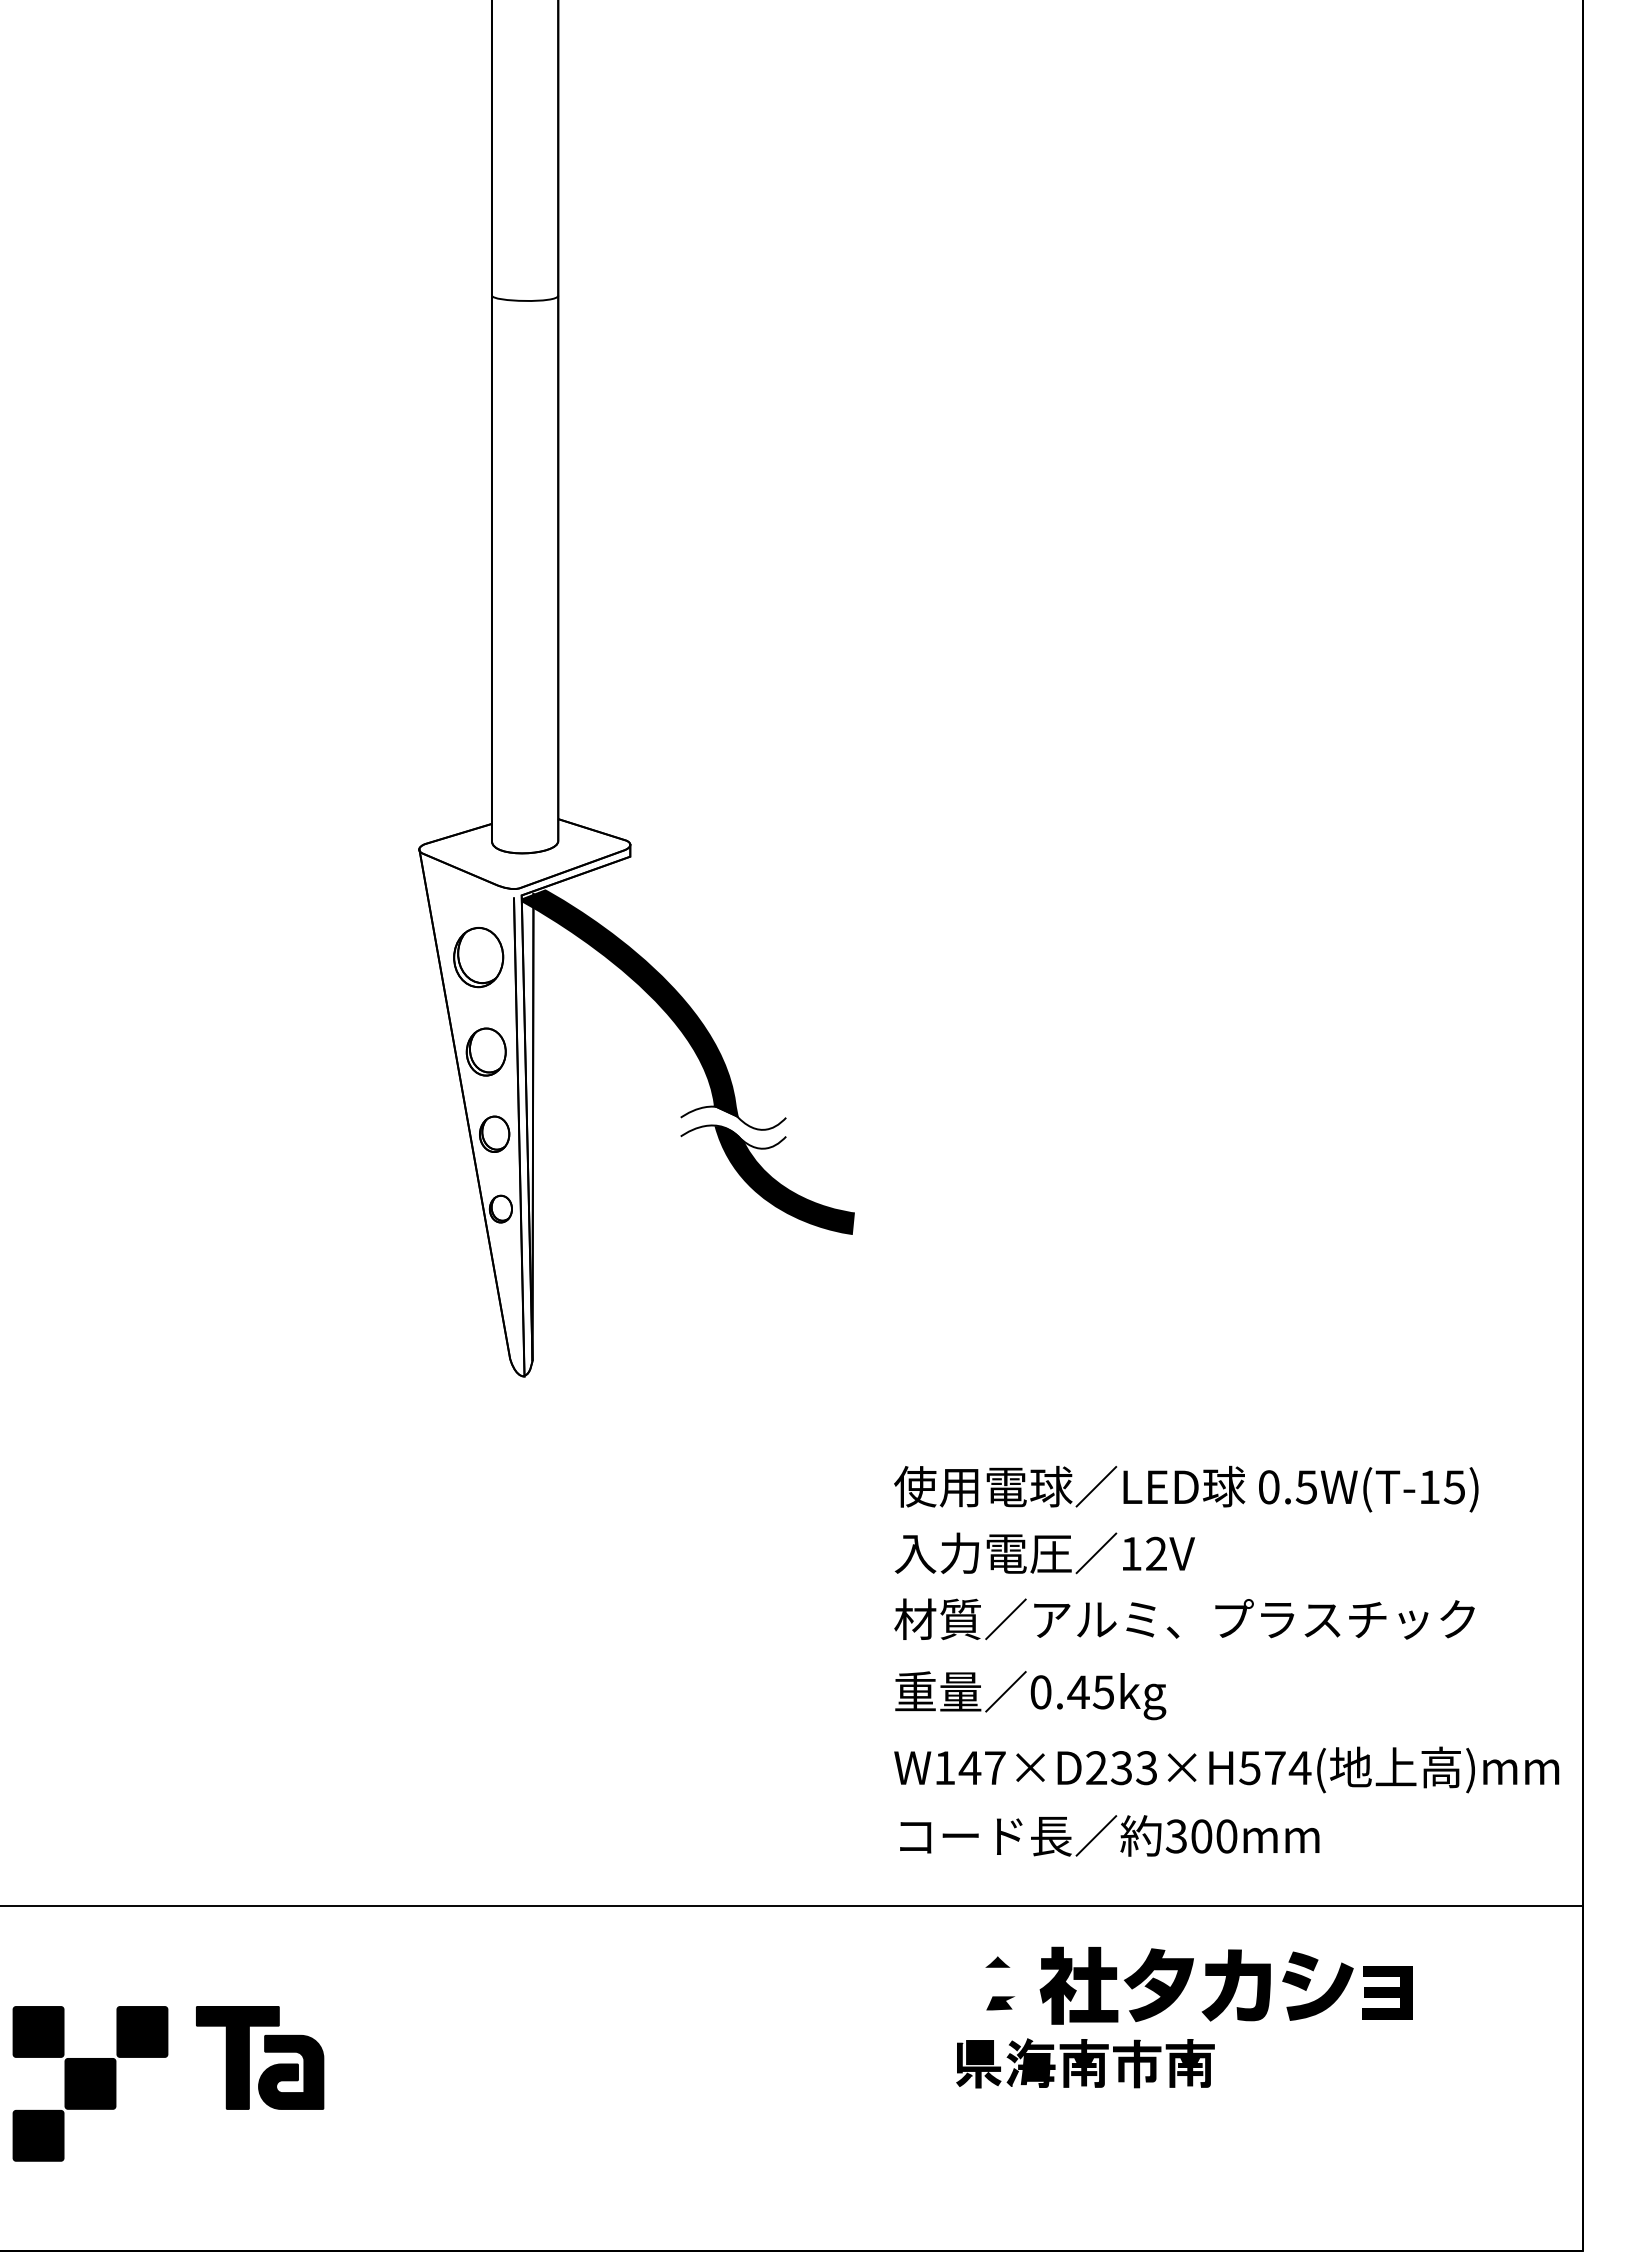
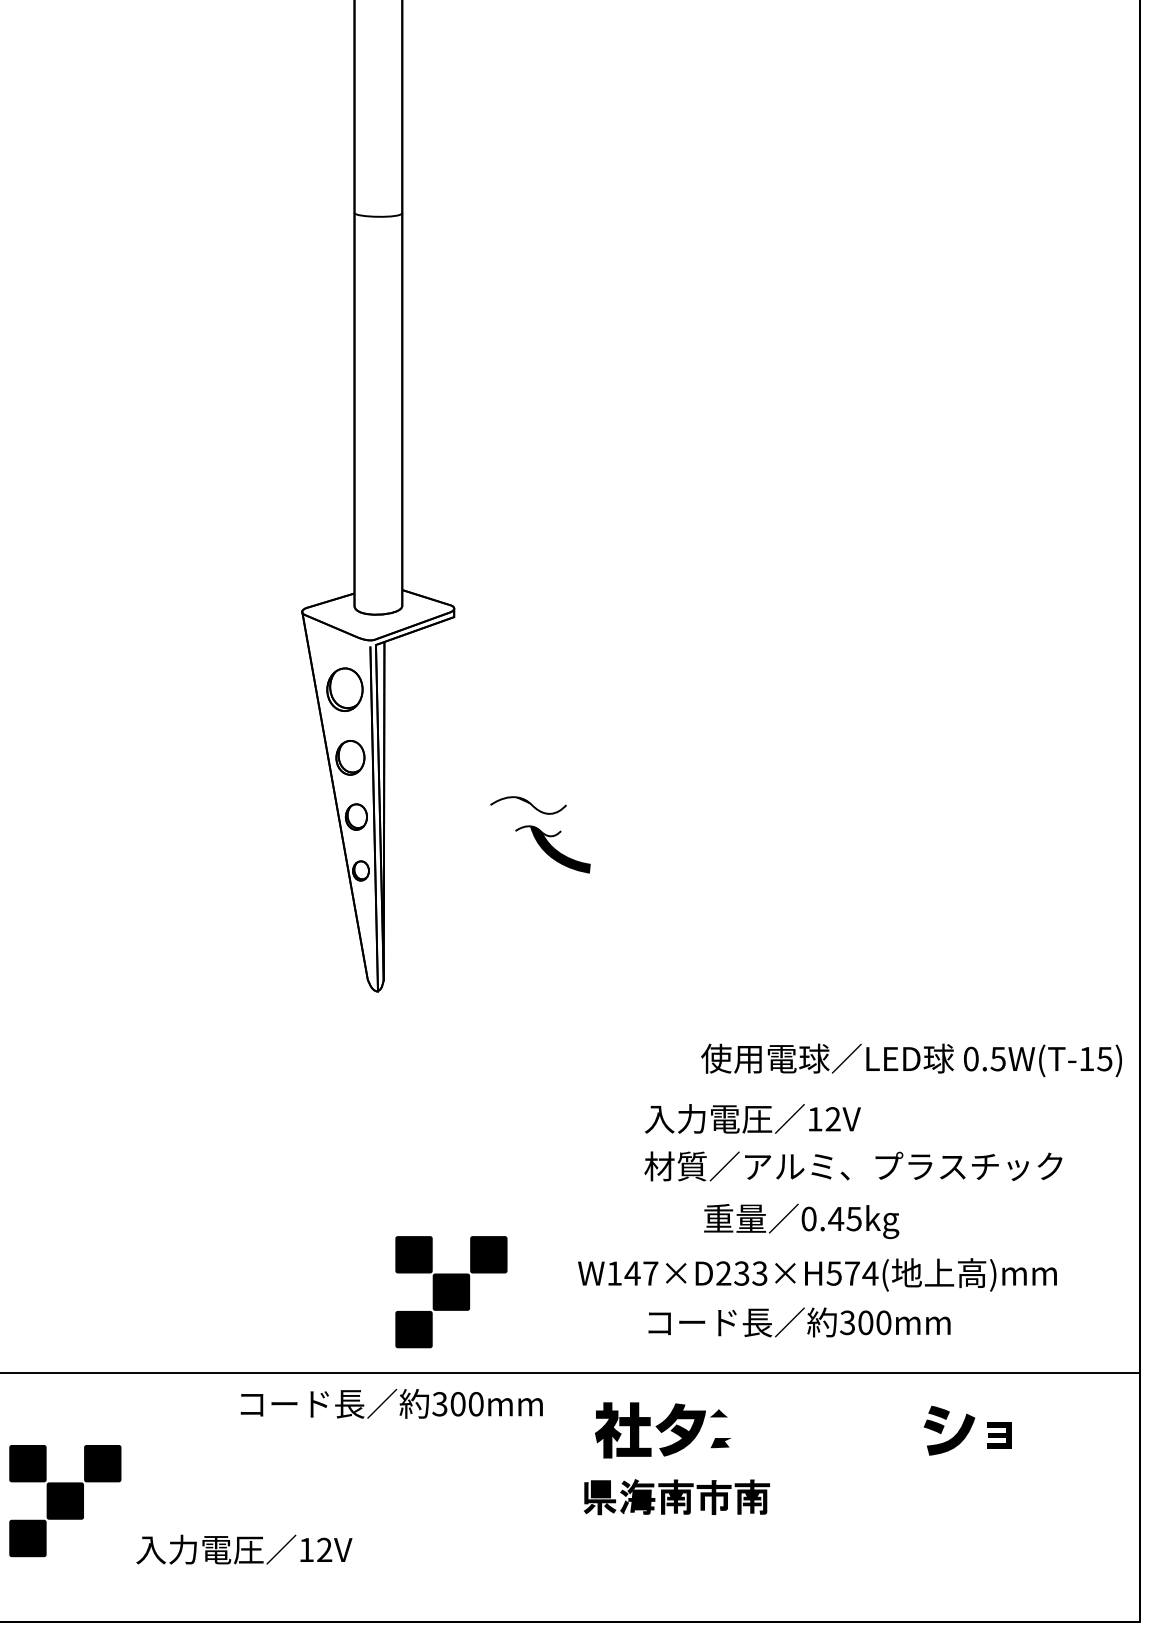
fill: (630, 1003) -> (454, 722), removed
part: (767, 1179) -> (553, 849), size x0.6
part: (1186, 1488) -> (911, 1059), moved
part: (1030, 1695) -> (801, 1221), moved
part: (1226, 1769) -> (817, 1274), moved
part: (626, 1793) -> (451, 1291), added
part: (538, 1942) -> (388, 1399), added
part: (1116, 1985) -> (650, 1430), moved
fill: (1235, 1985) -> (890, 1430), removed
part: (1387, 1992) -> (999, 1435), size x0.7
fill: (237, 2057) -> (171, 1482), removed
part: (1085, 2063) -> (676, 1497), moved
fill: (291, 2071) -> (210, 1492), removed
part: (338, 2151) -> (243, 1549), added

